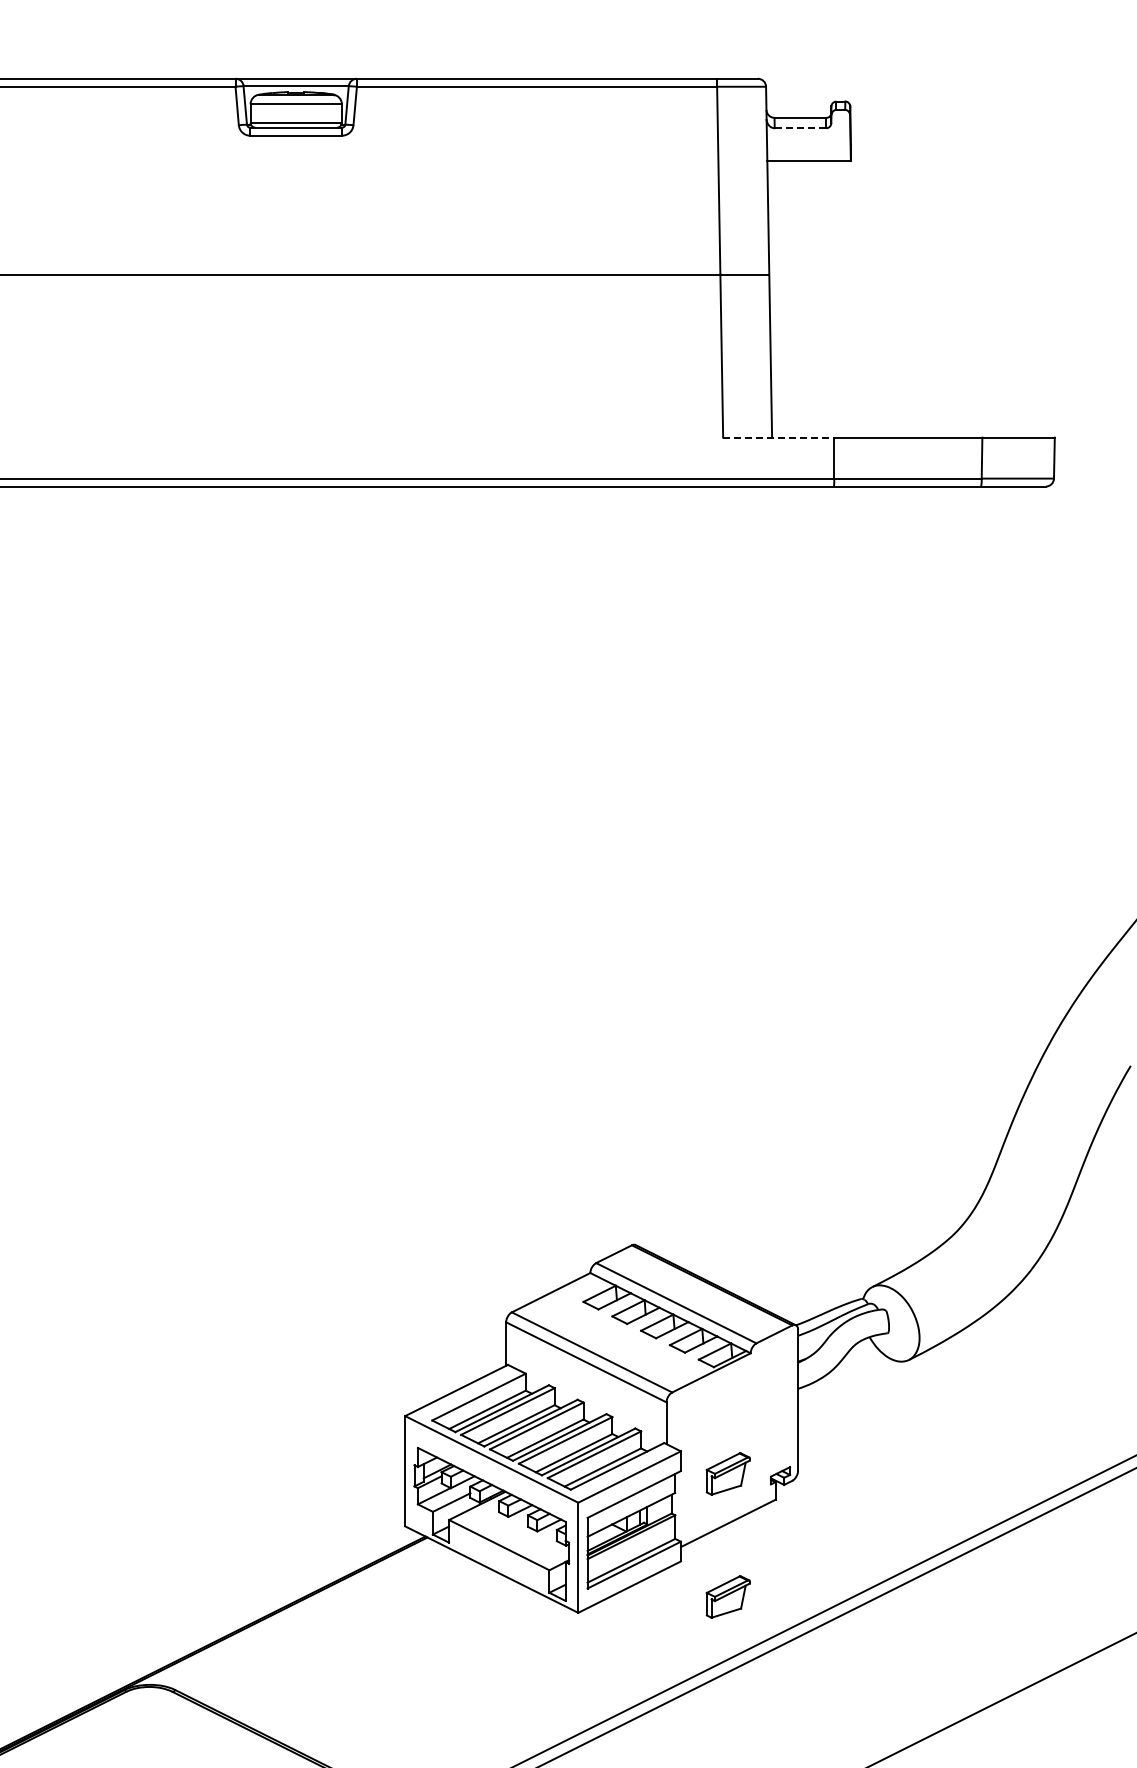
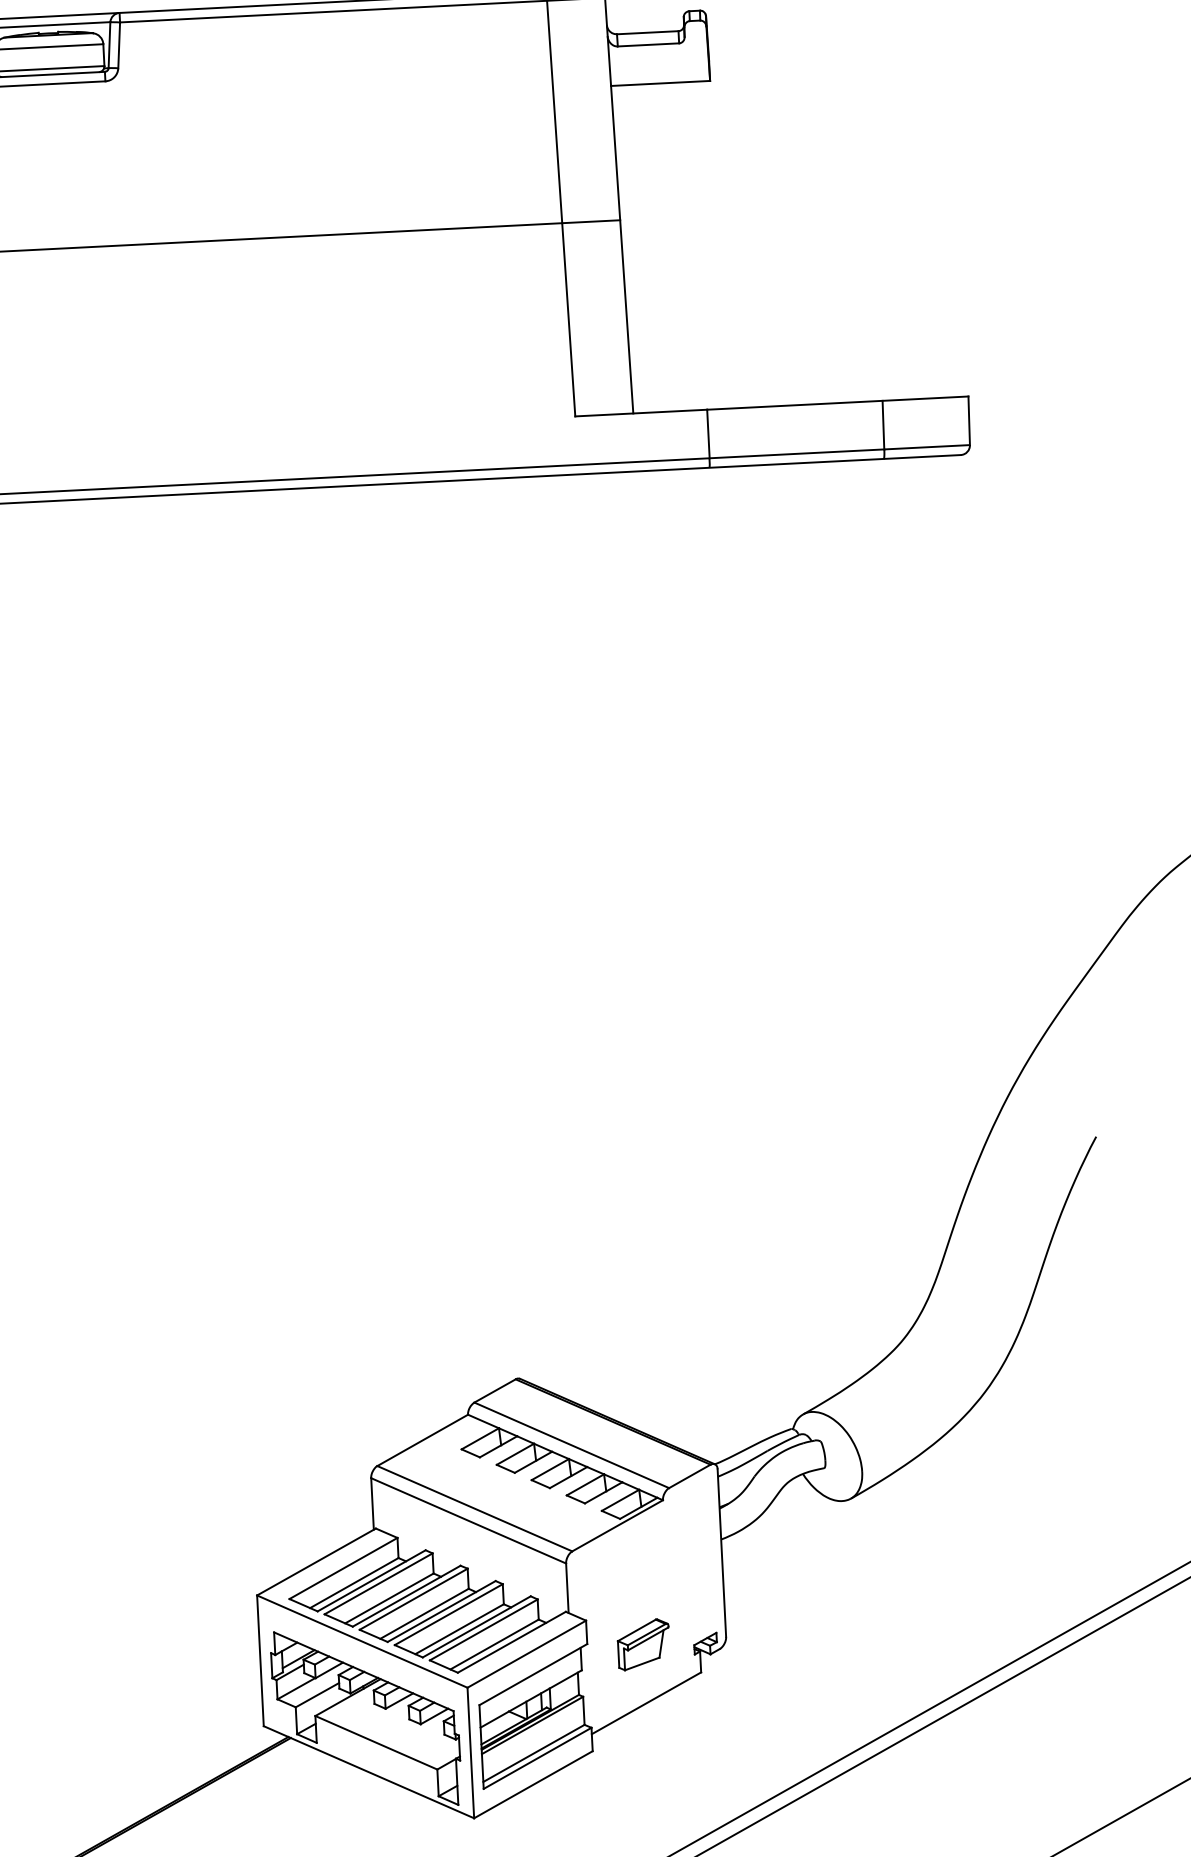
line: (800, 128) -> (648, 45), dashed -> solid
line: (778, 437) -> (640, 412), dashed -> solid
part: (727, 1596) -> (650, 1789), removed

